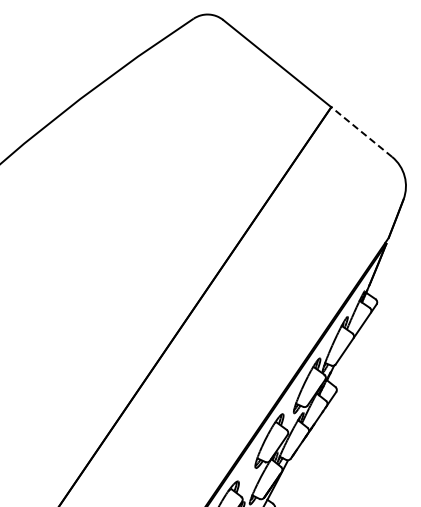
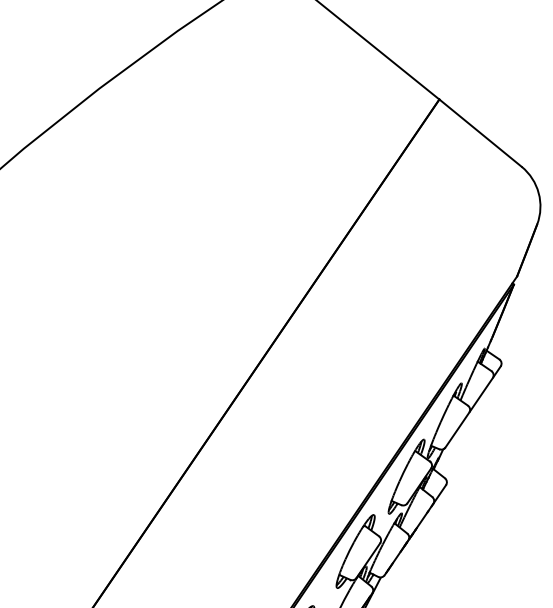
line: (361, 131) -> (480, 132), dashed -> solid

